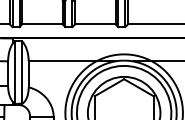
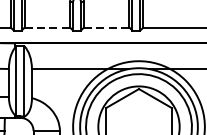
line: (42, 24) -> (47, 27), solid -> dashed
line: (95, 24) -> (106, 27), solid -> dashed

